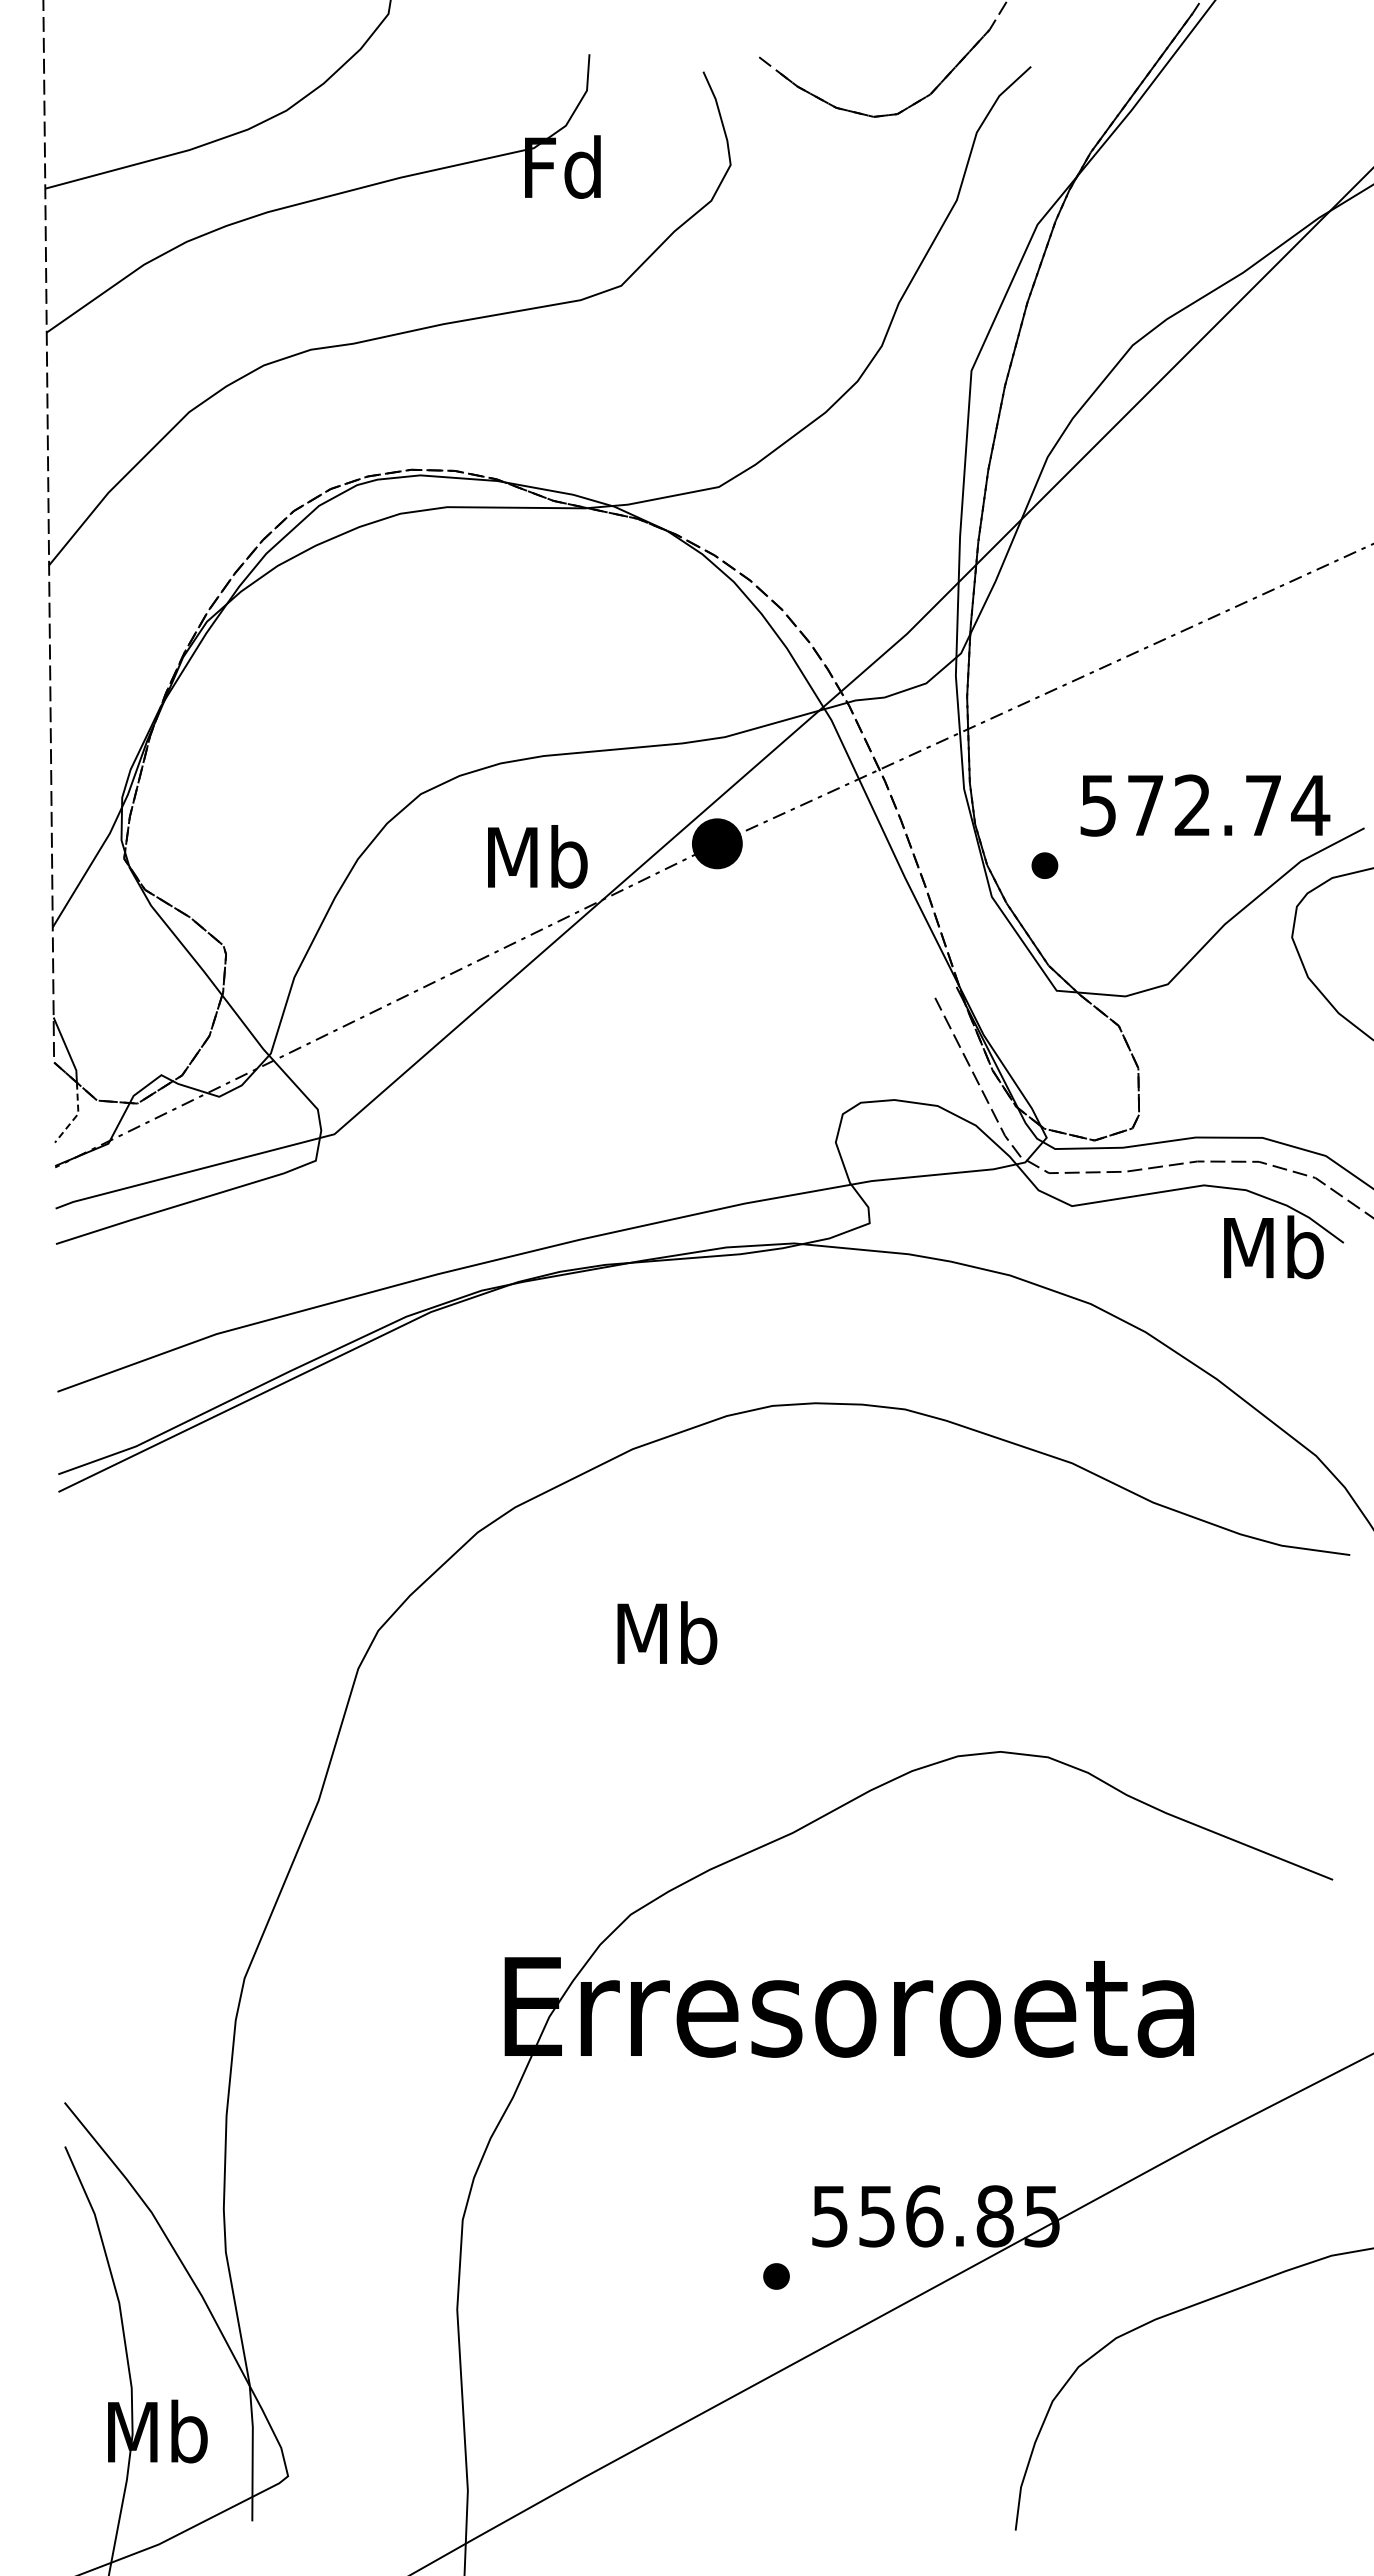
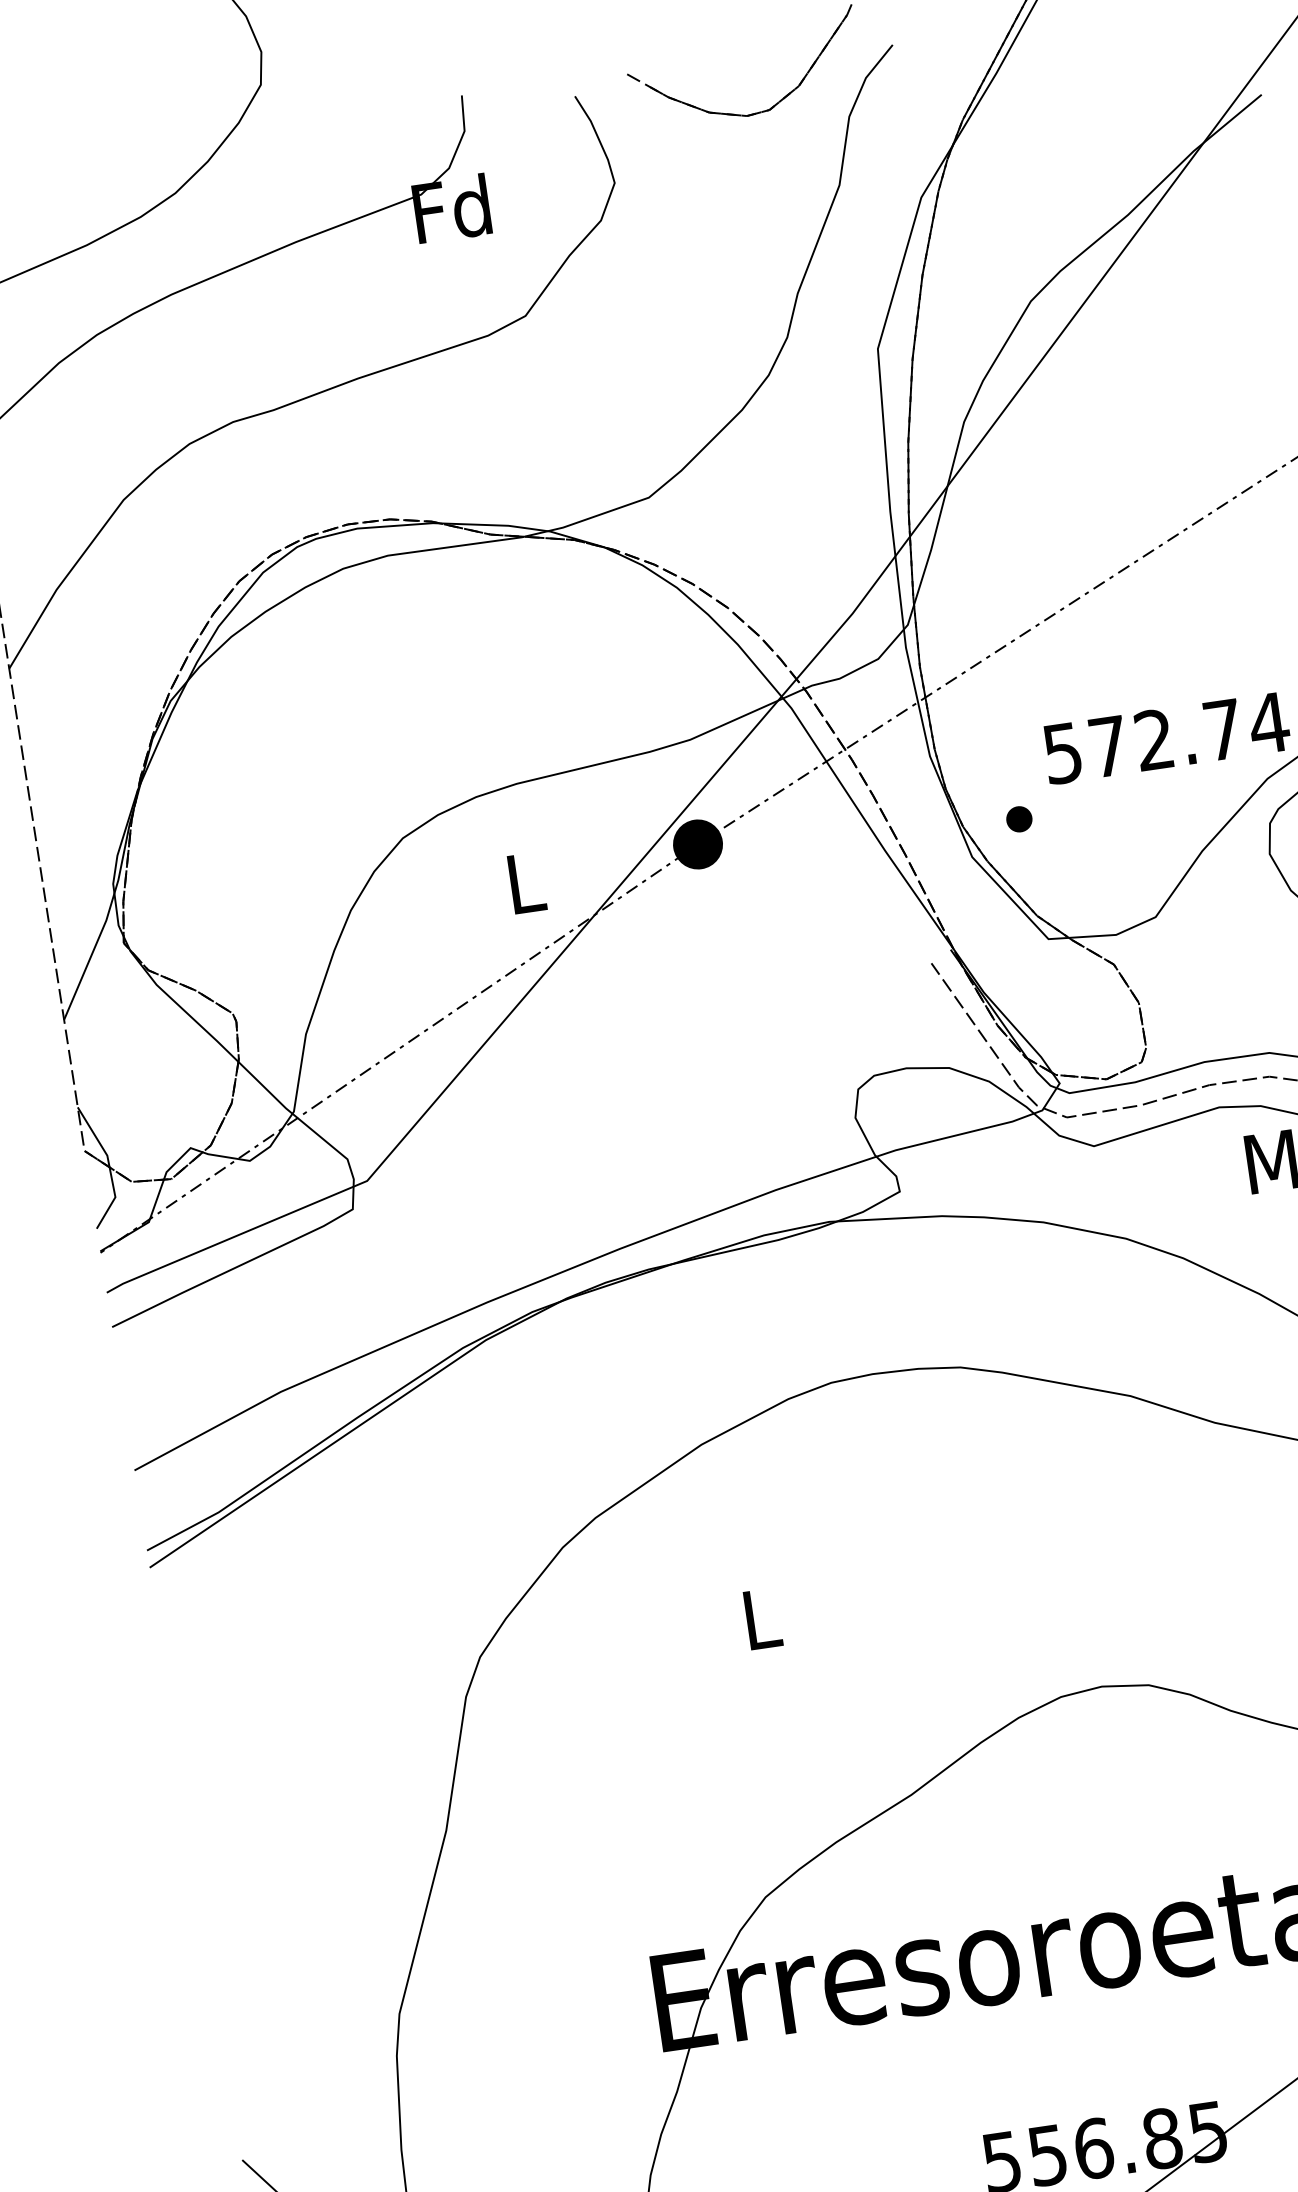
text: (537, 856) -> (525, 882), Mb -> L
line: (76, 1115) -> (113, 1199), dashed -> solid
text: (667, 1632) -> (761, 1617), Mb -> L

